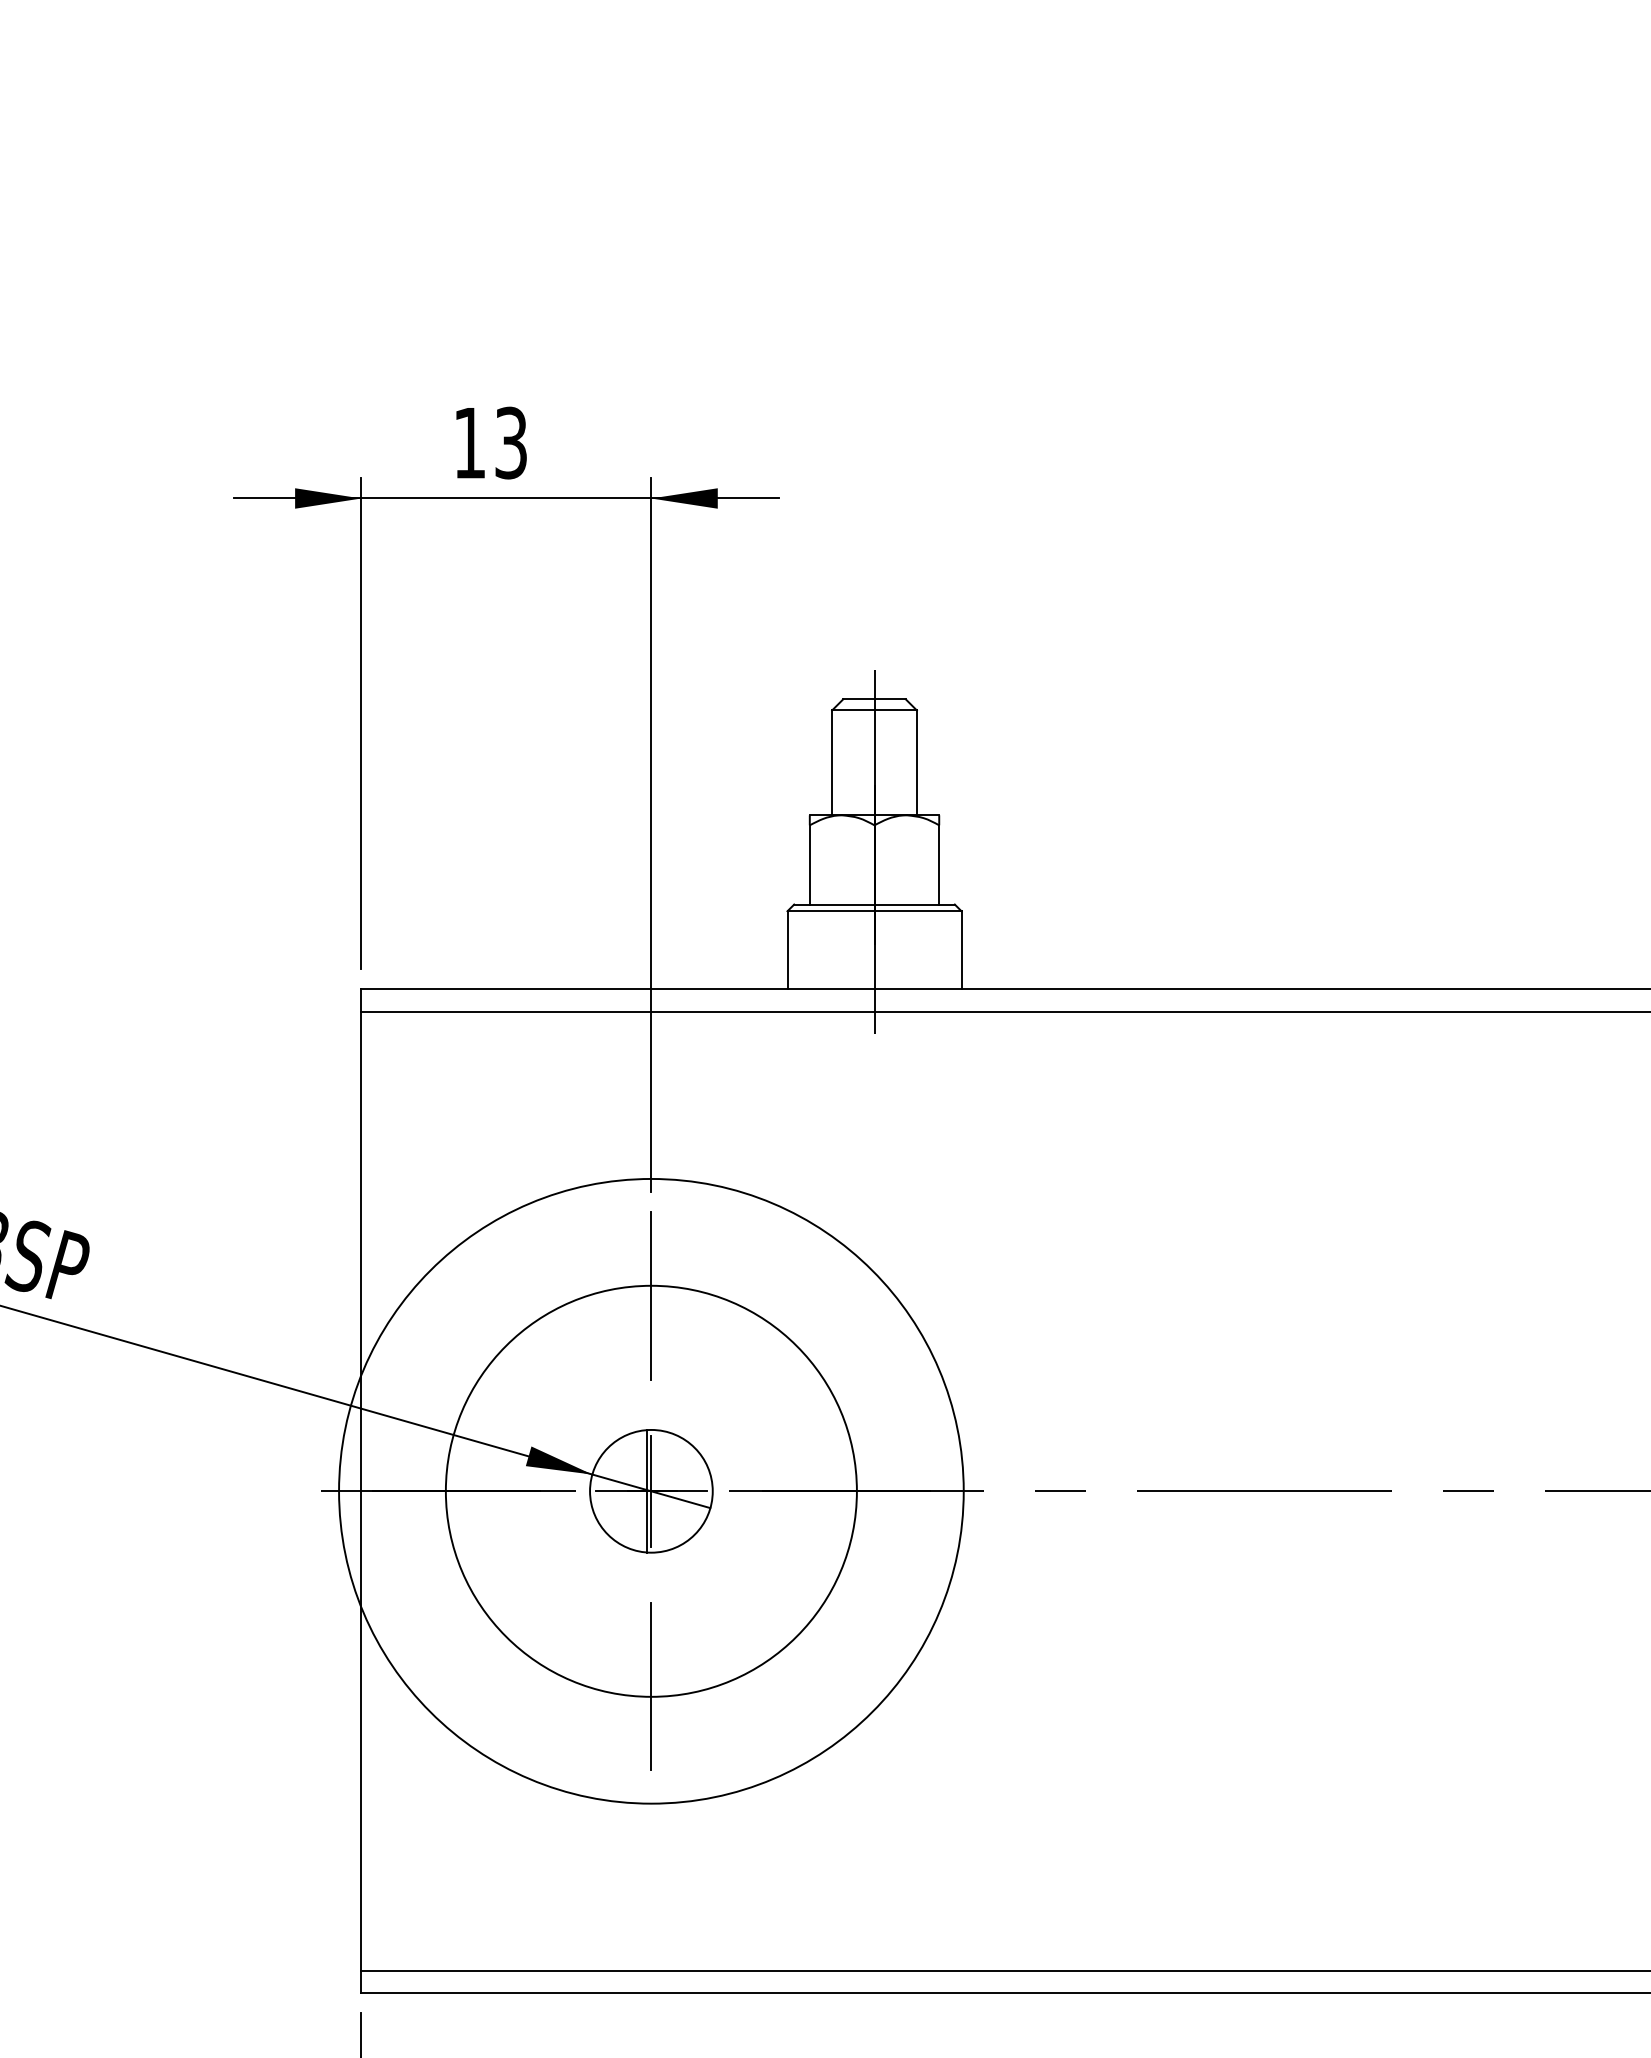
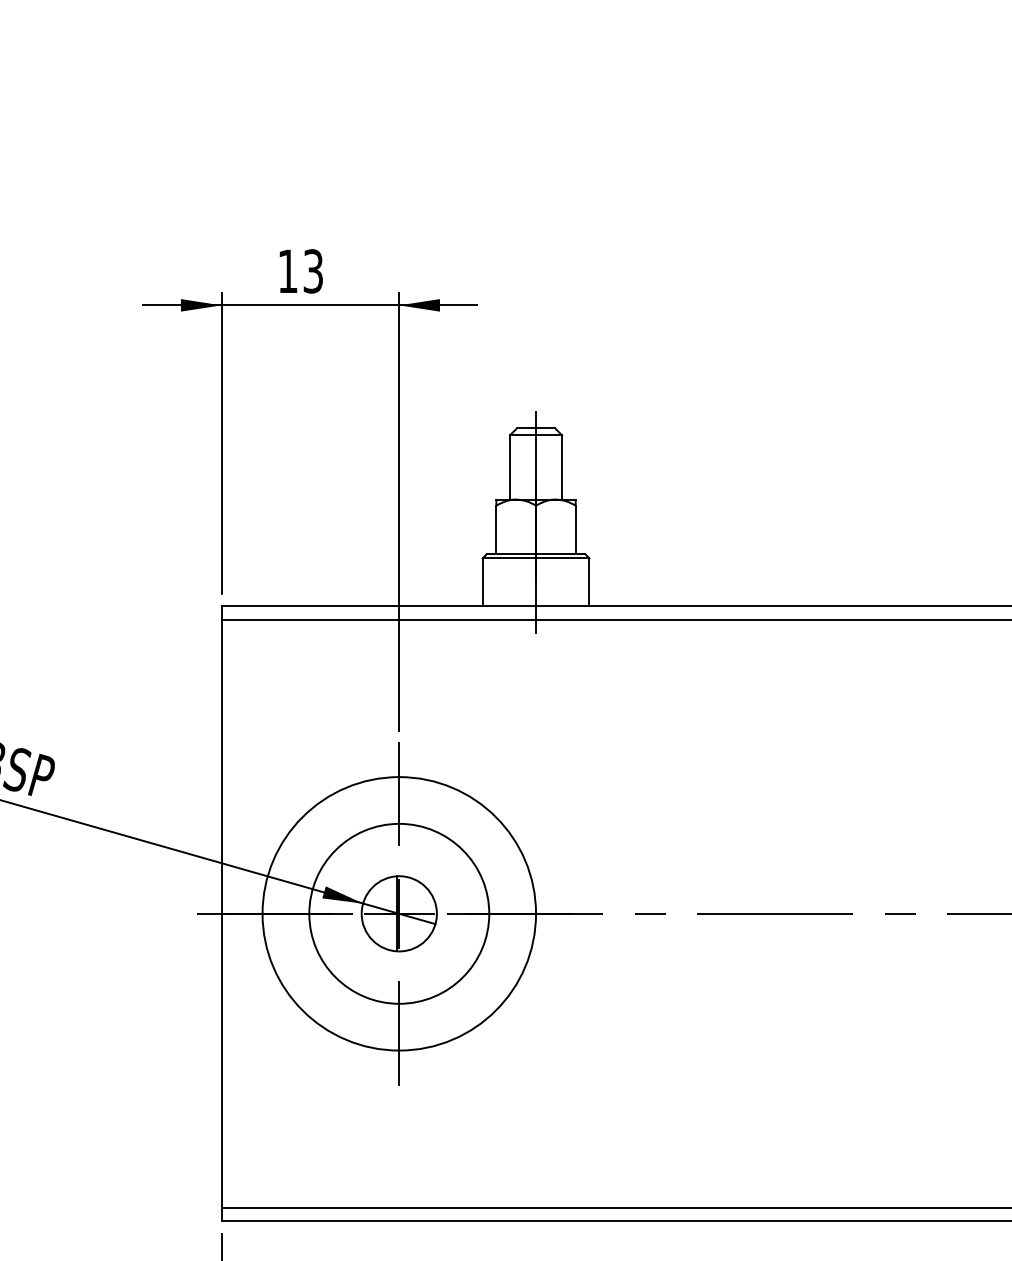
circle: (651, 1490) -> (399, 913), size x0.71
circle: (651, 1490) -> (399, 913), size x0.71

